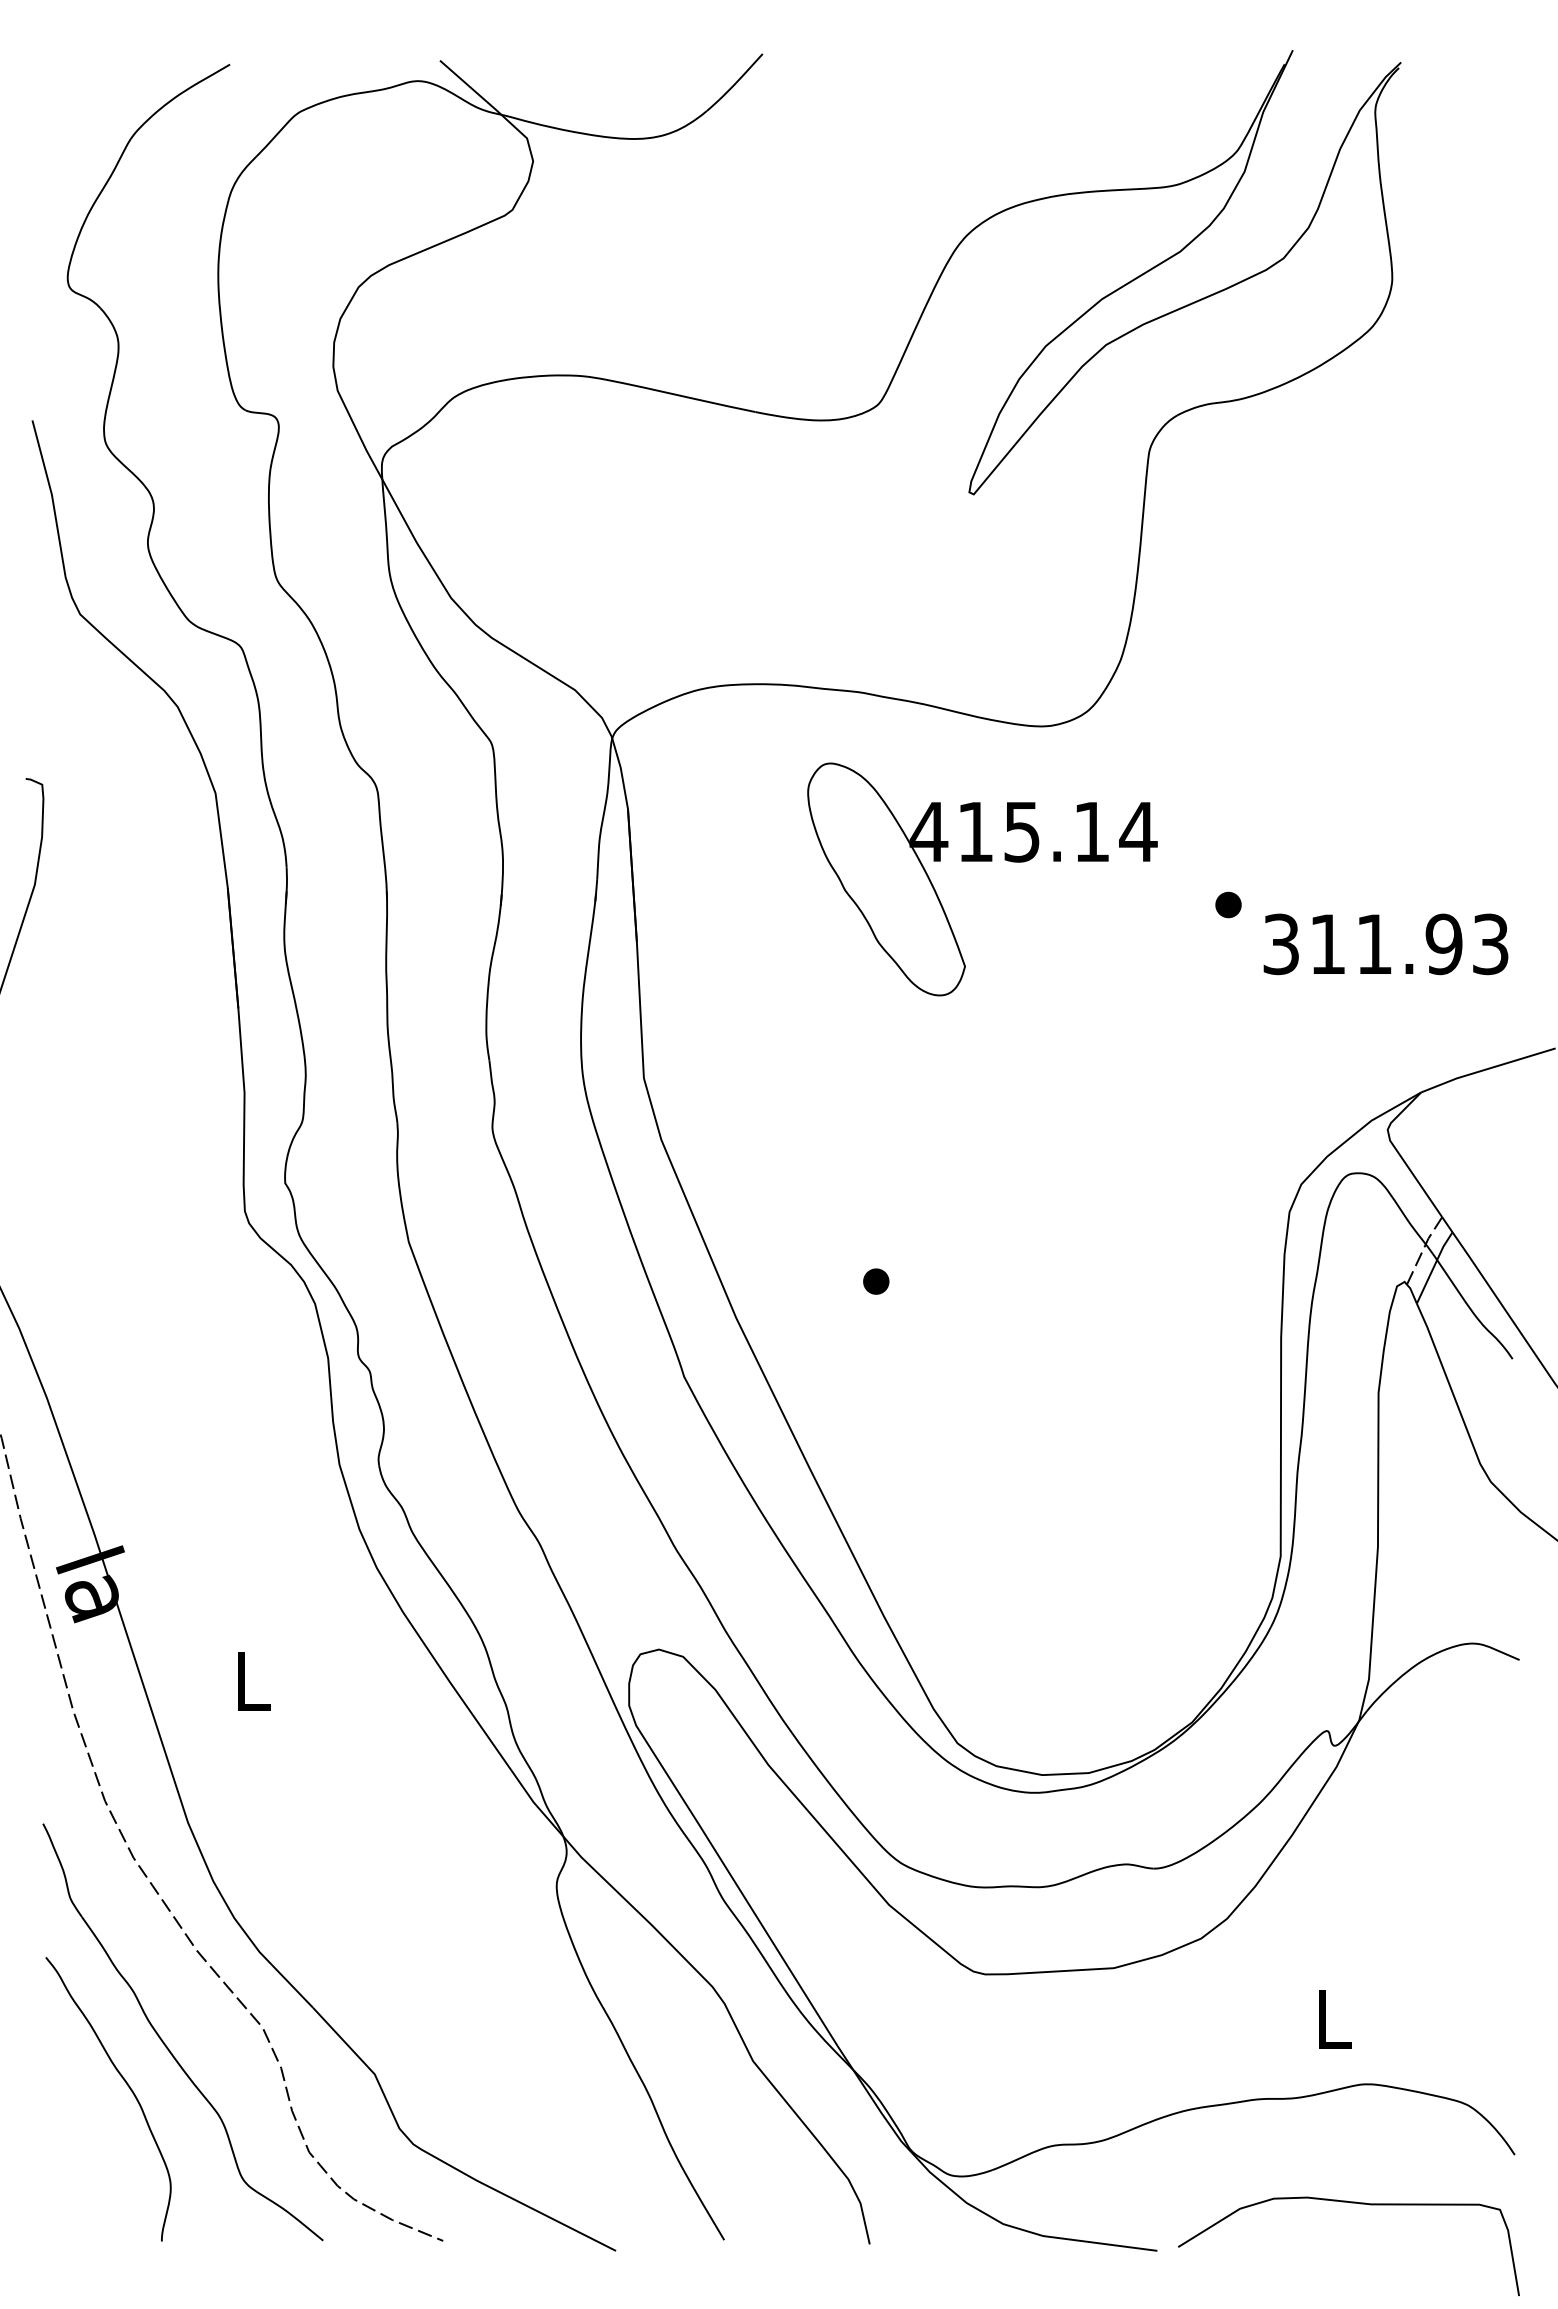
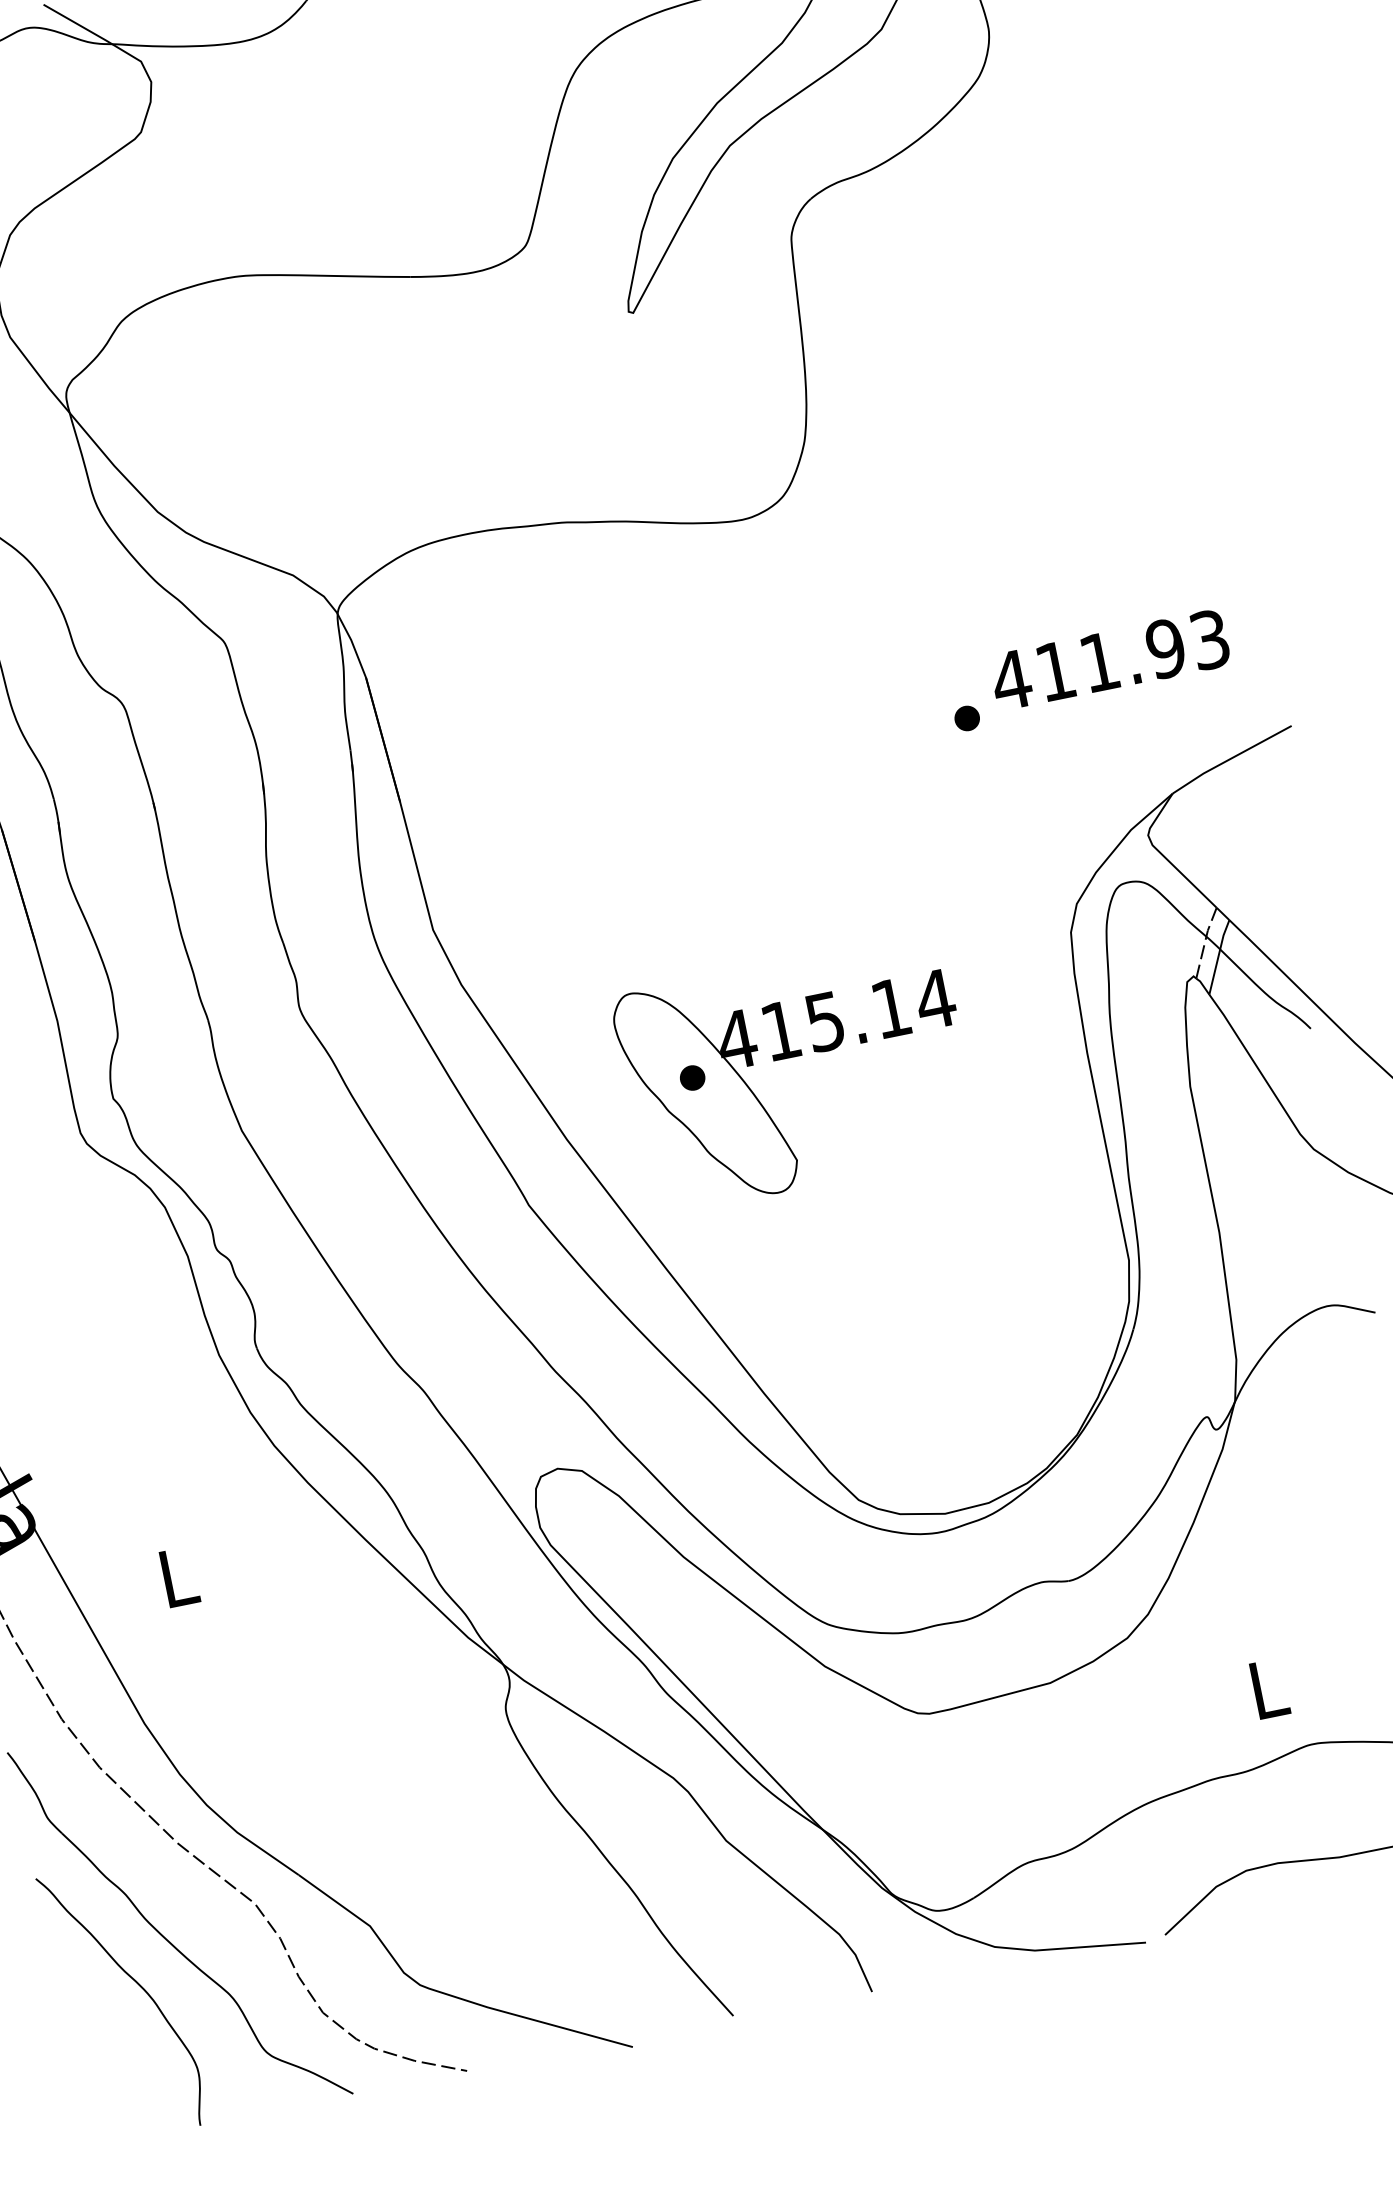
part: (982, 861) -> (793, 1057), moved
part: (1228, 904) -> (967, 718), moved
text: (1280, 944) -> (1010, 680), 311.93 -> 411.93

